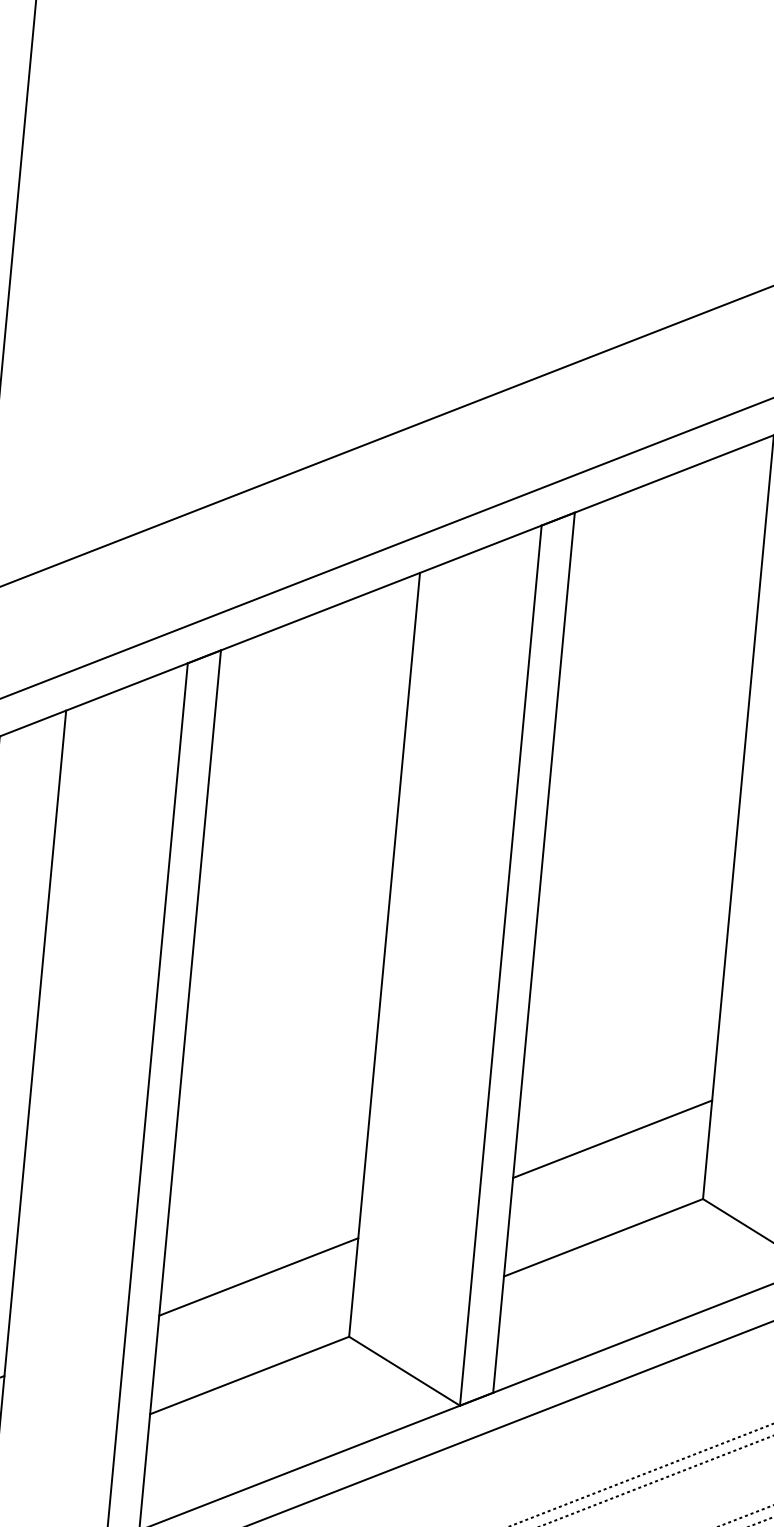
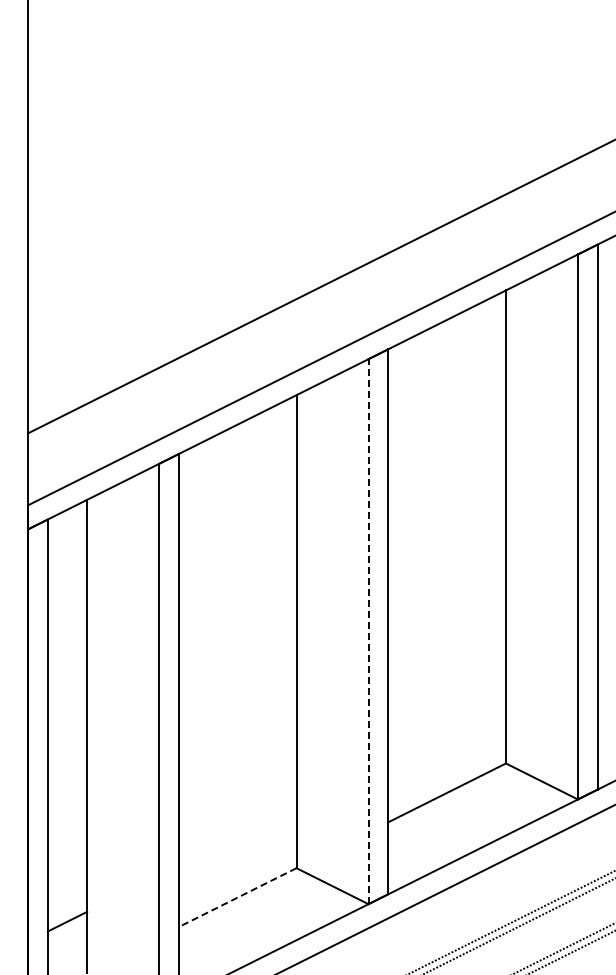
line: (500, 965) -> (368, 631), solid -> dashed
line: (611, 1138) -> (446, 731), removed
line: (258, 1276) -> (237, 836), removed
line: (249, 1375) -> (237, 897), solid -> dashed

